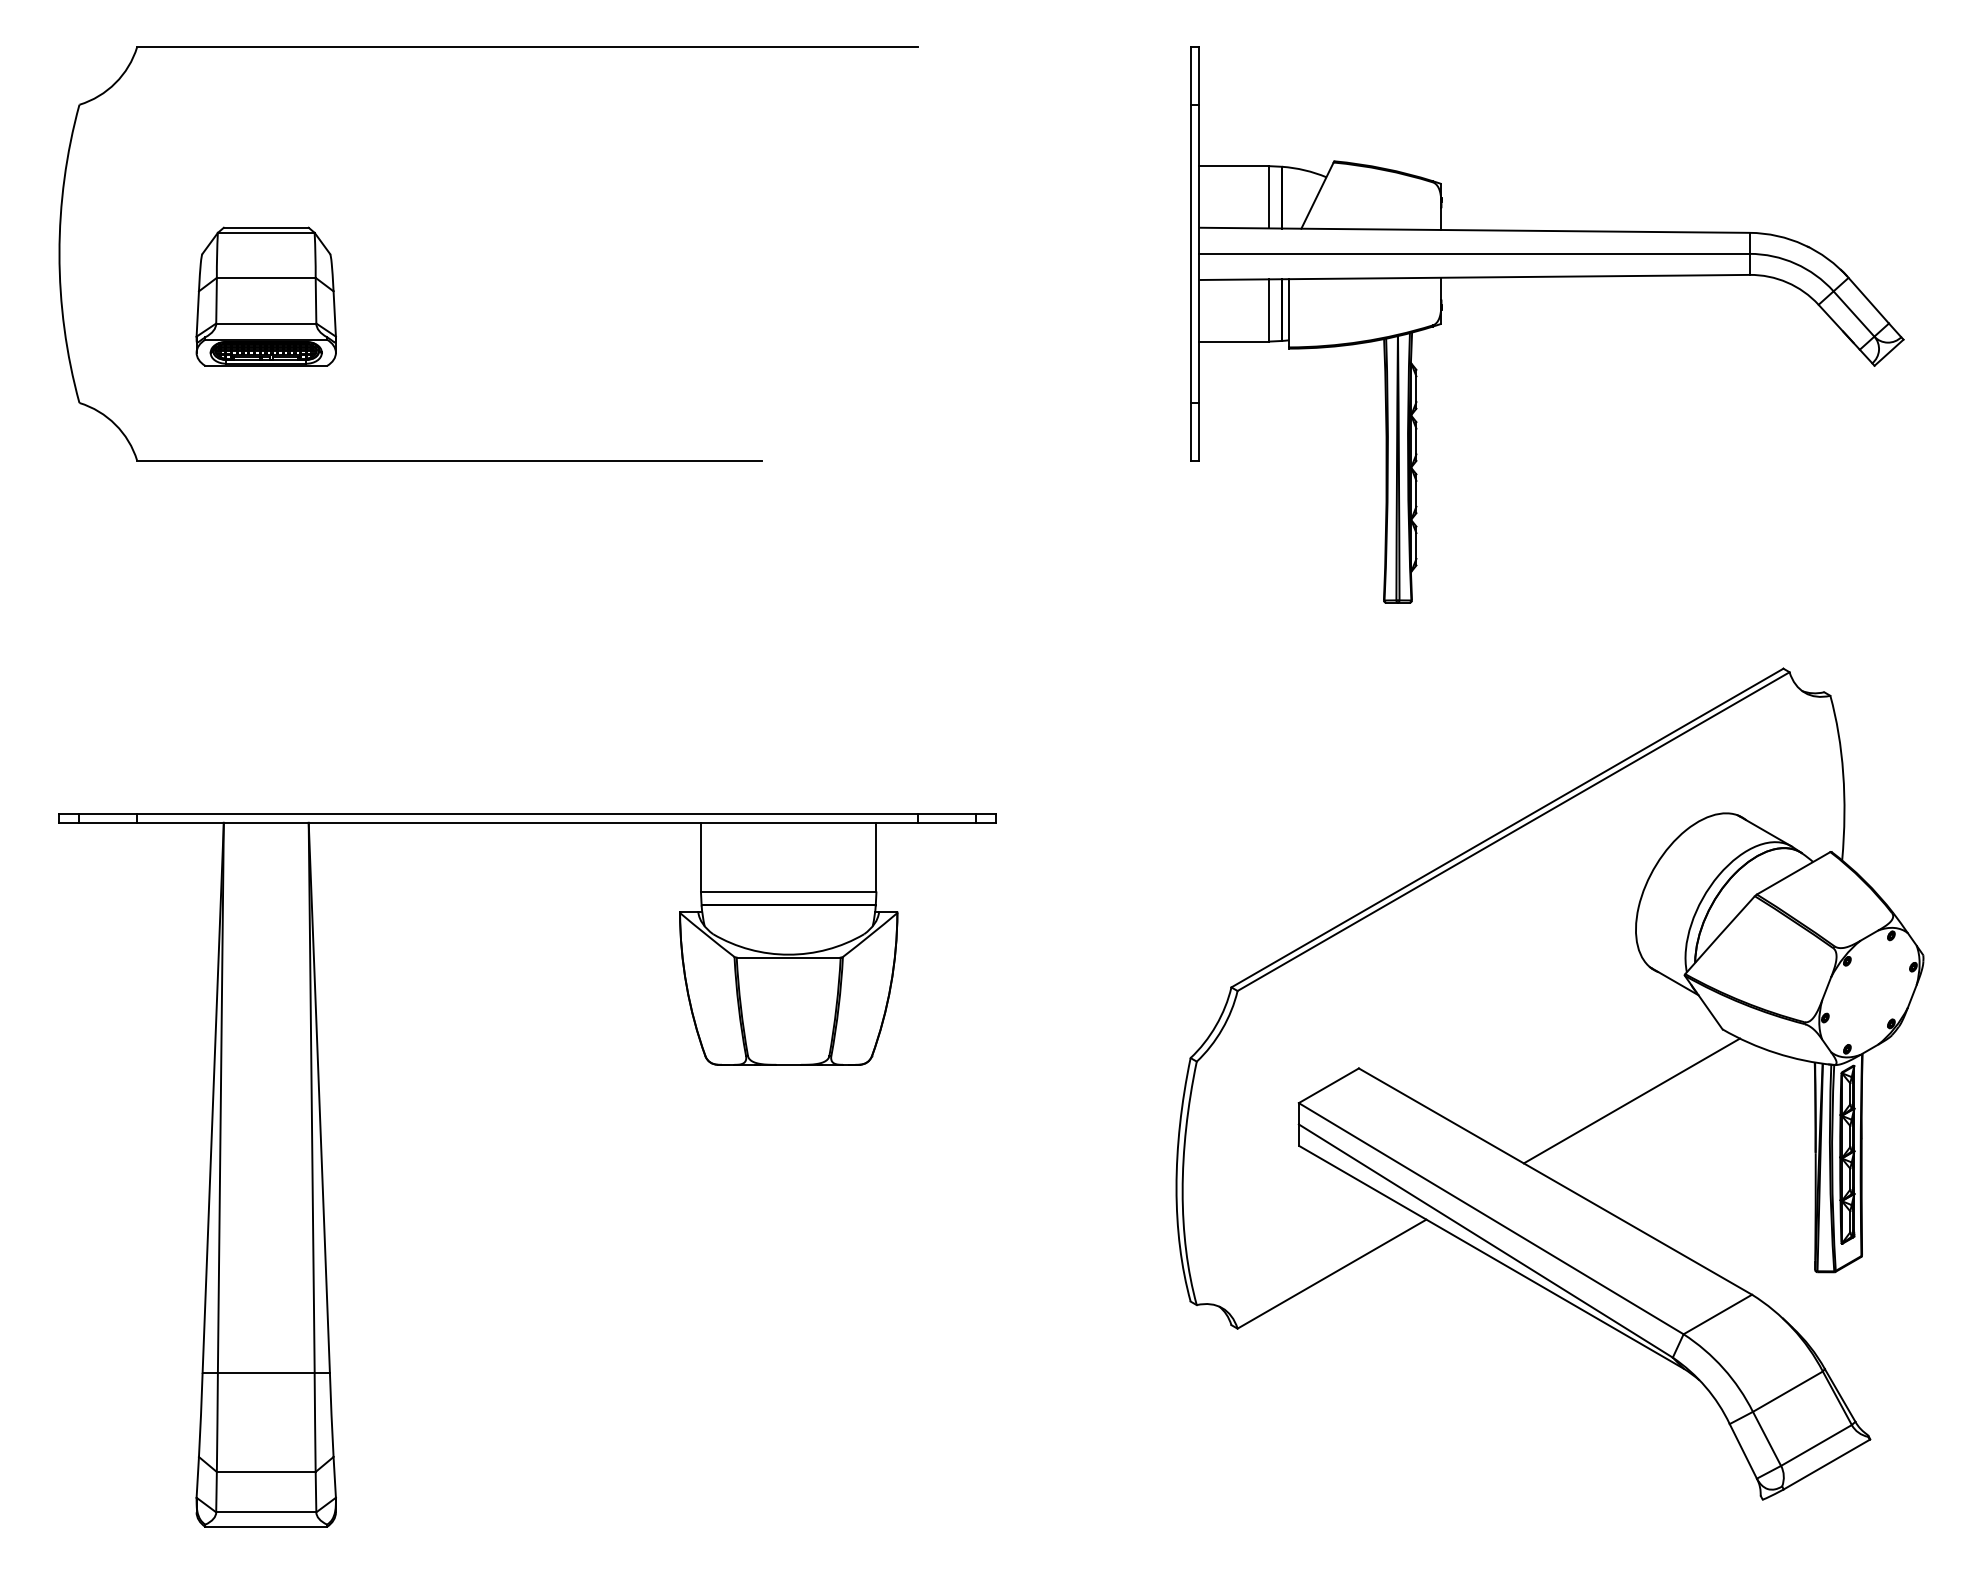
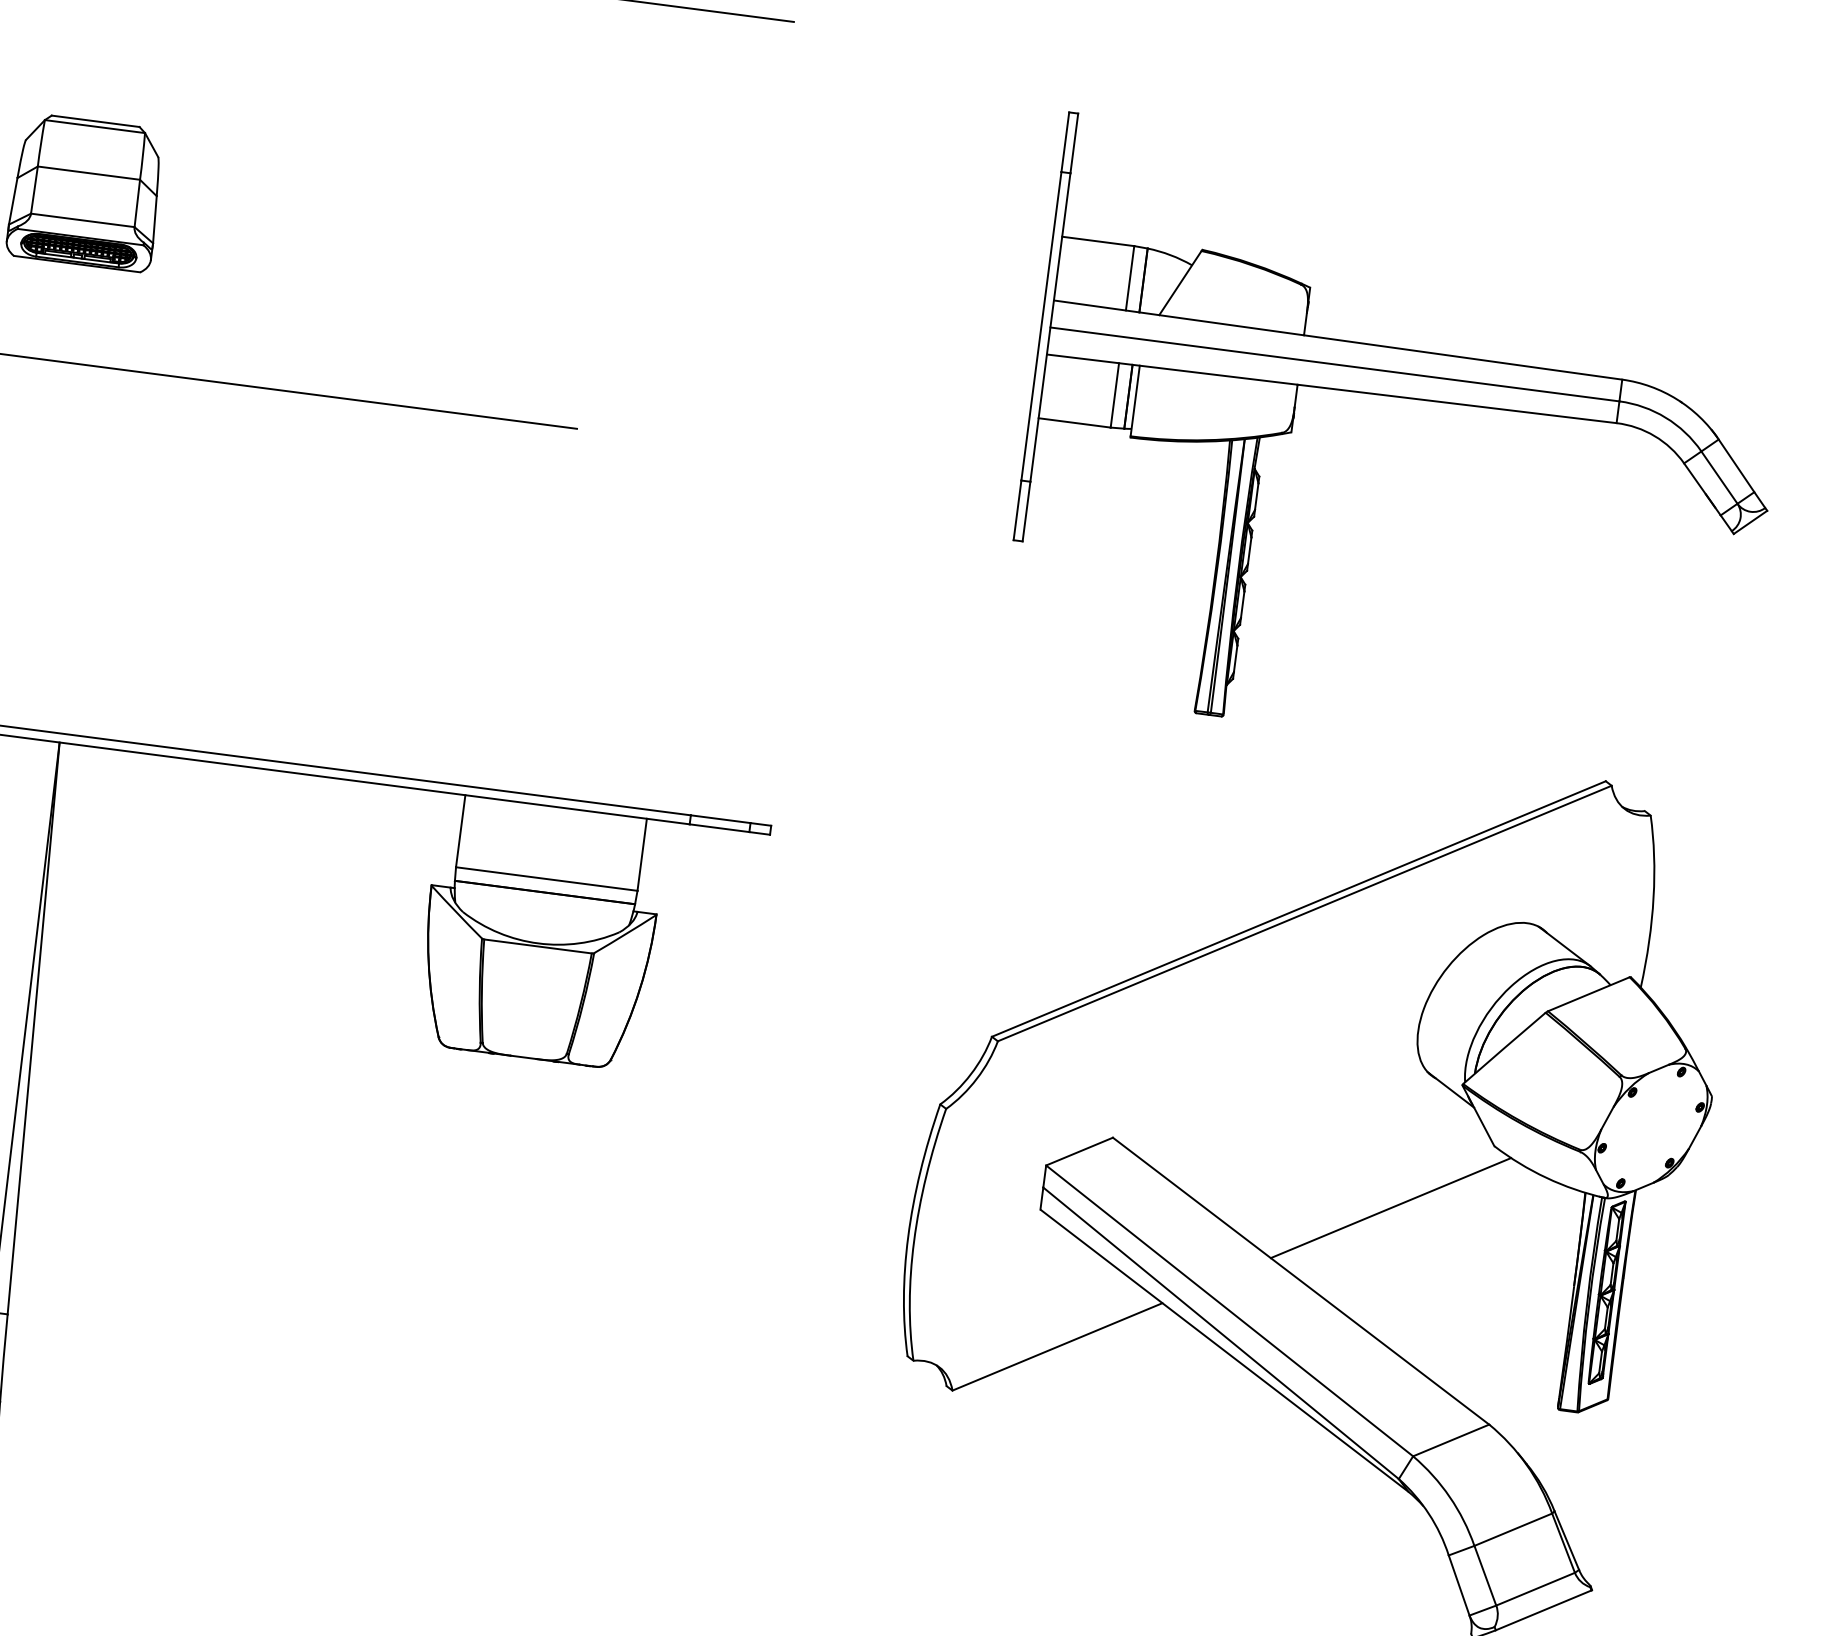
part: (1547, 277) -> (1407, 398), moved

